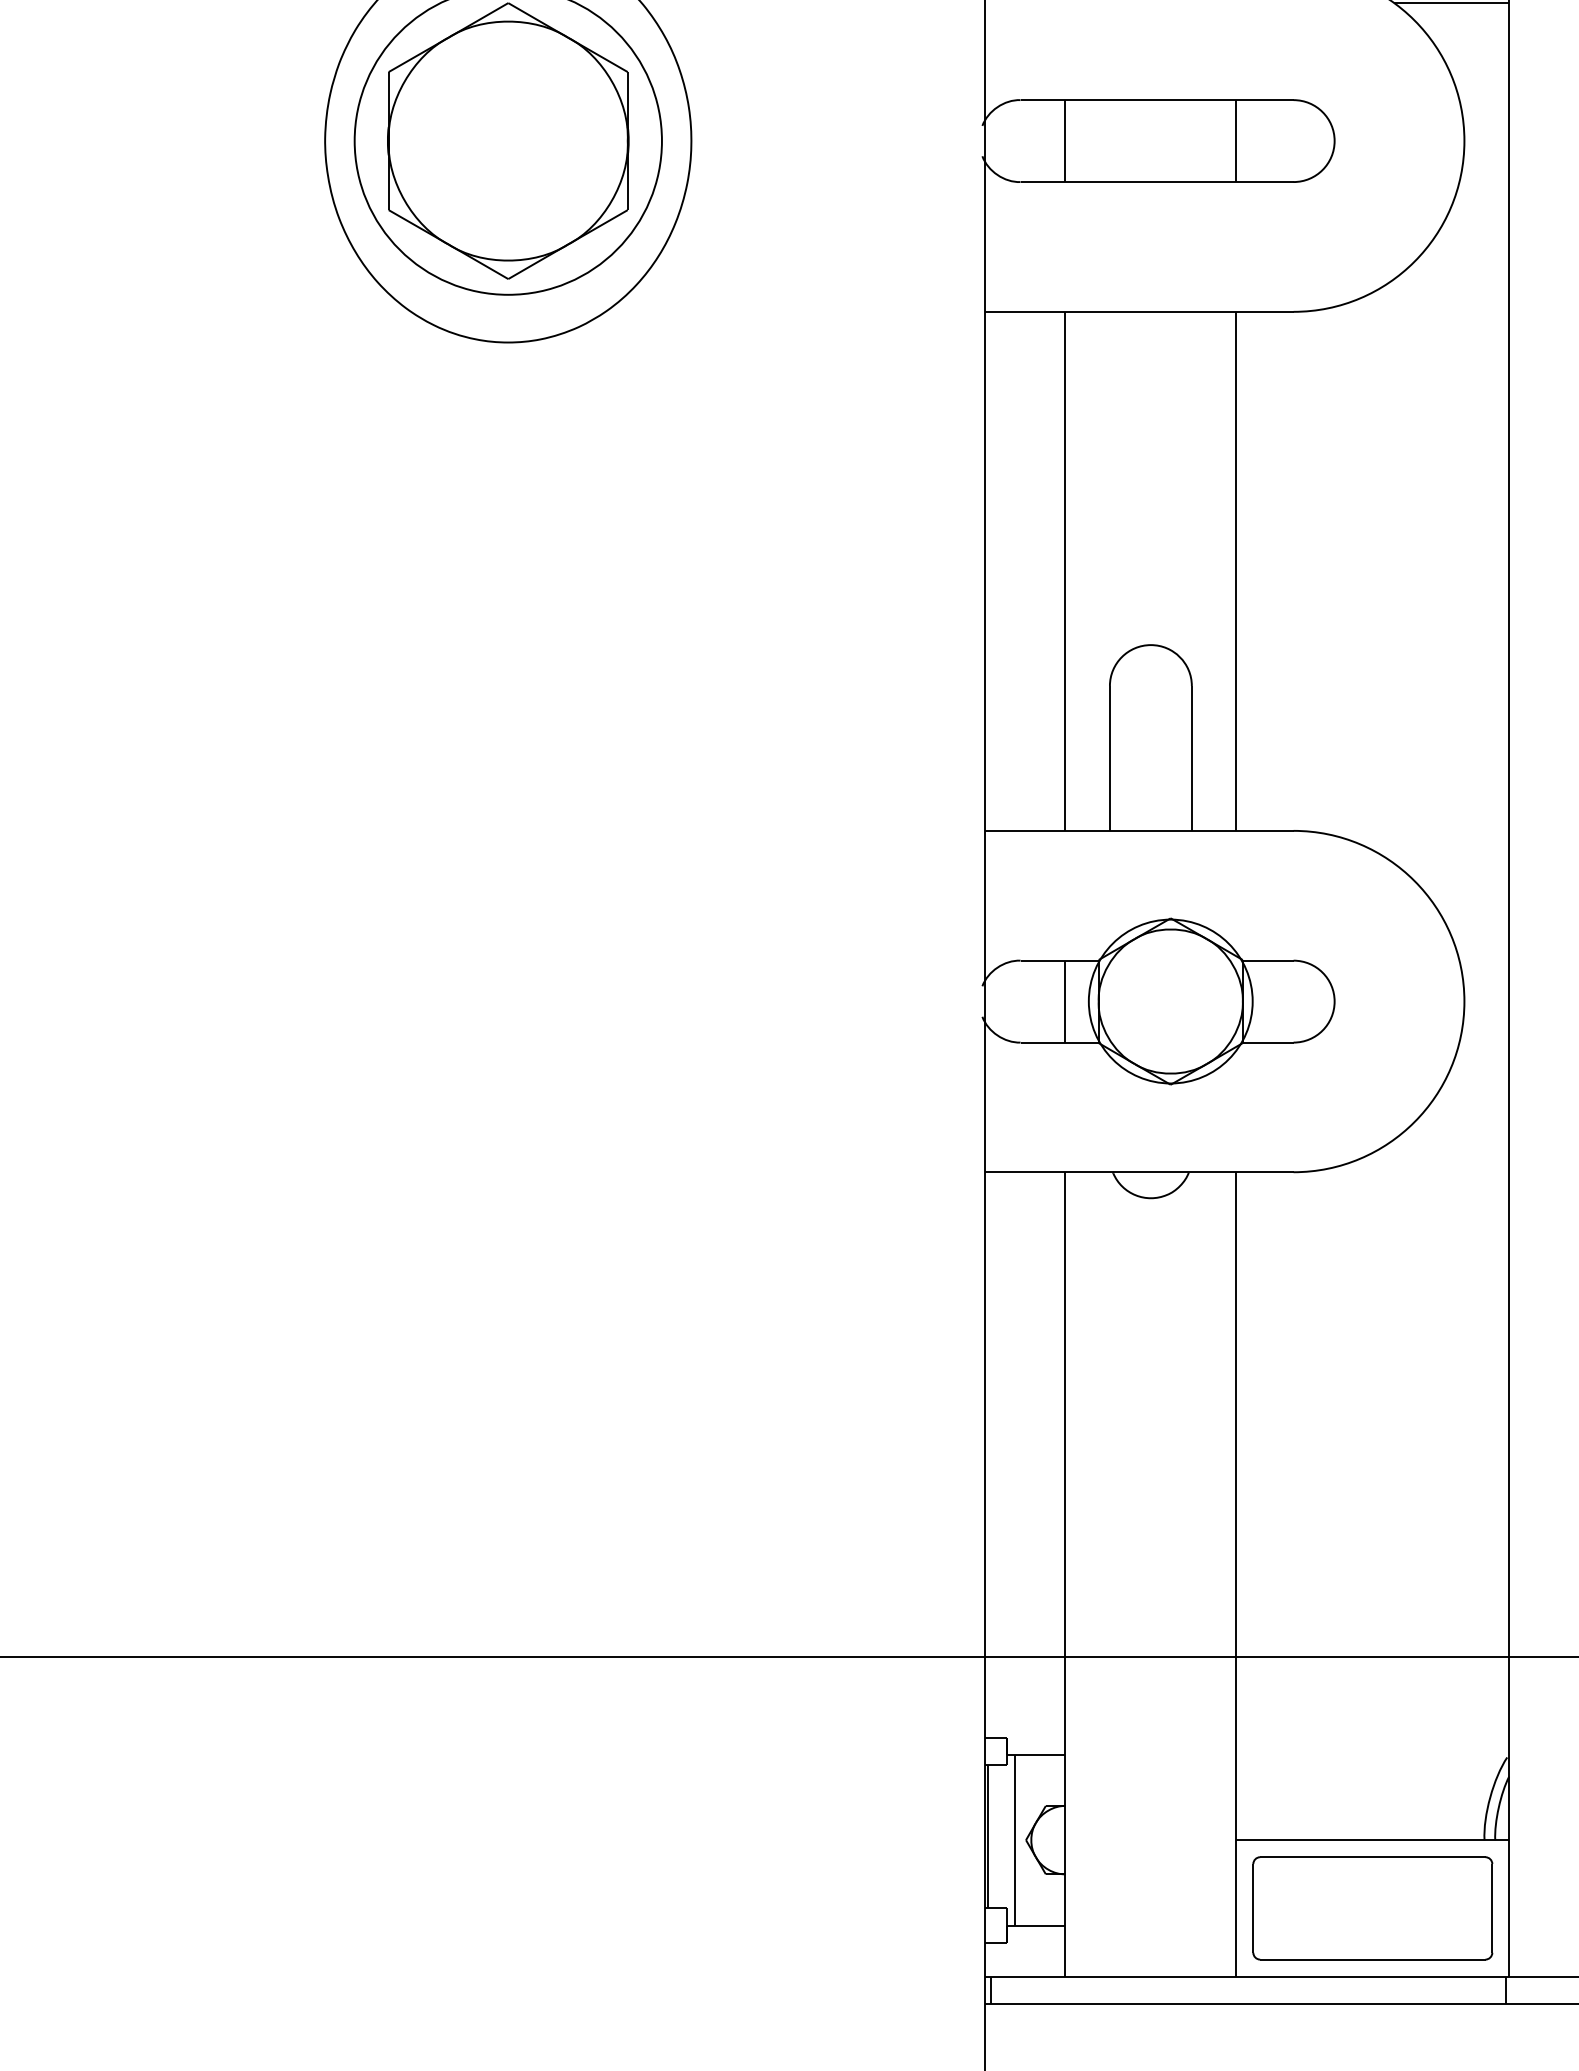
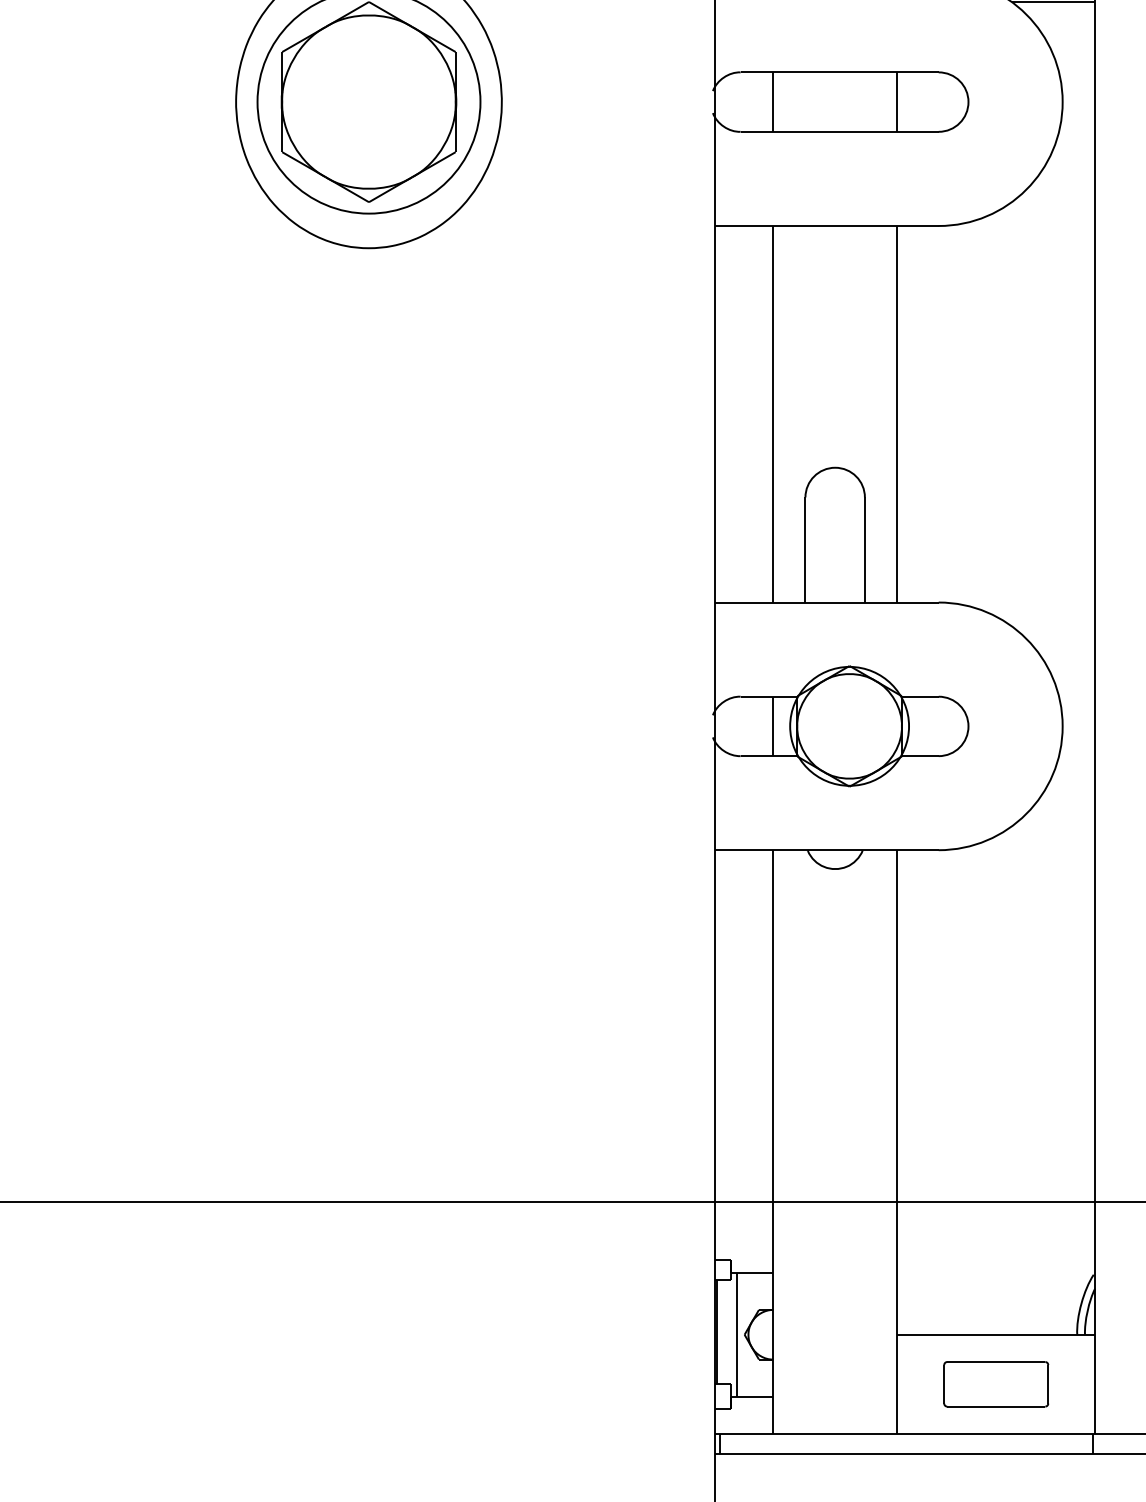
part: (1372, 1908) -> (995, 1384), size x0.6

